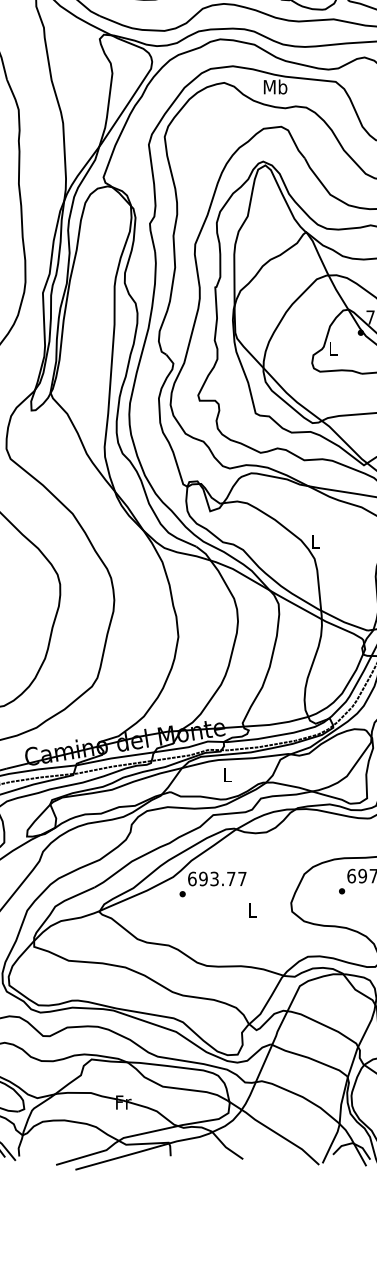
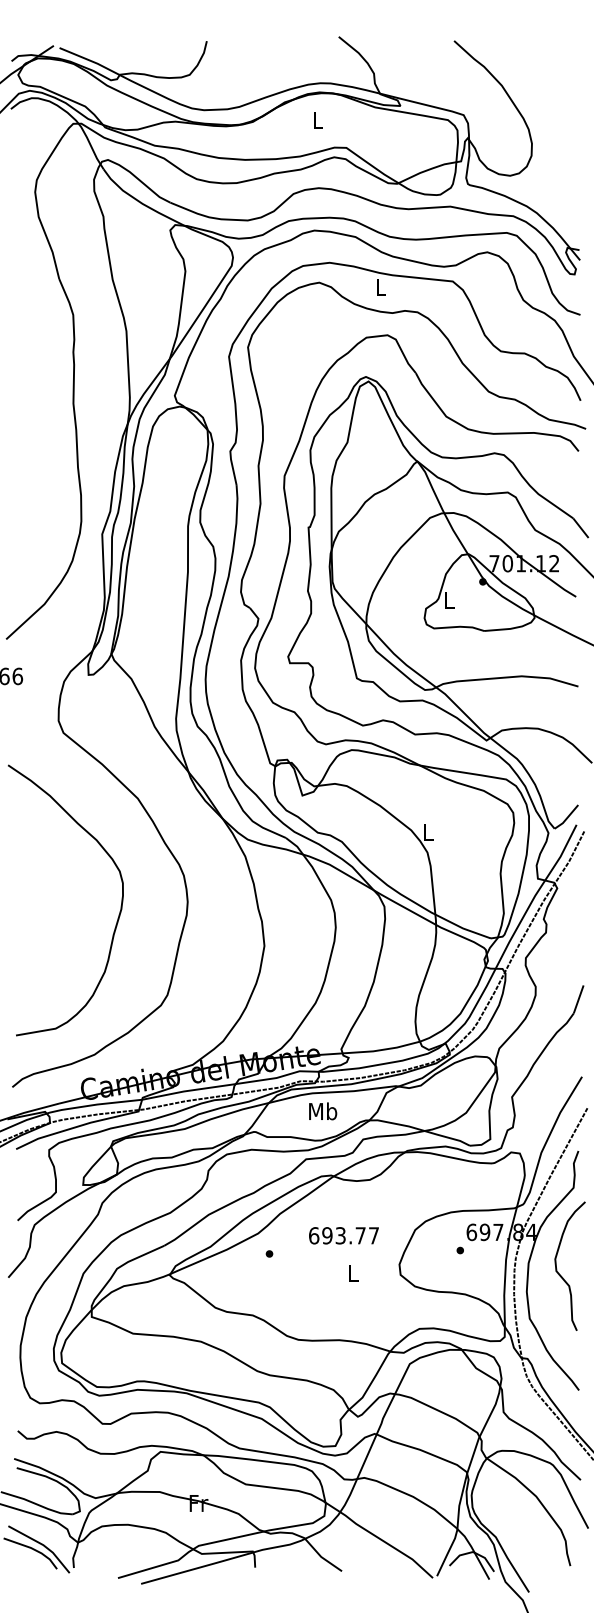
text: (275, 86) -> (380, 287), Mb -> L
text: (227, 775) -> (323, 1111), L -> Mb
text: (216, 878) -> (343, 1235), moved

